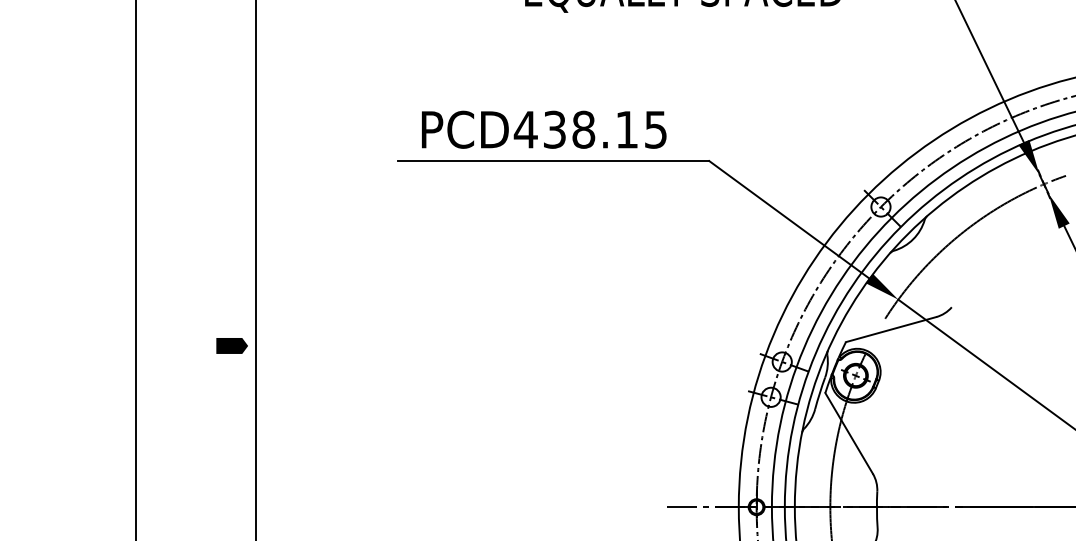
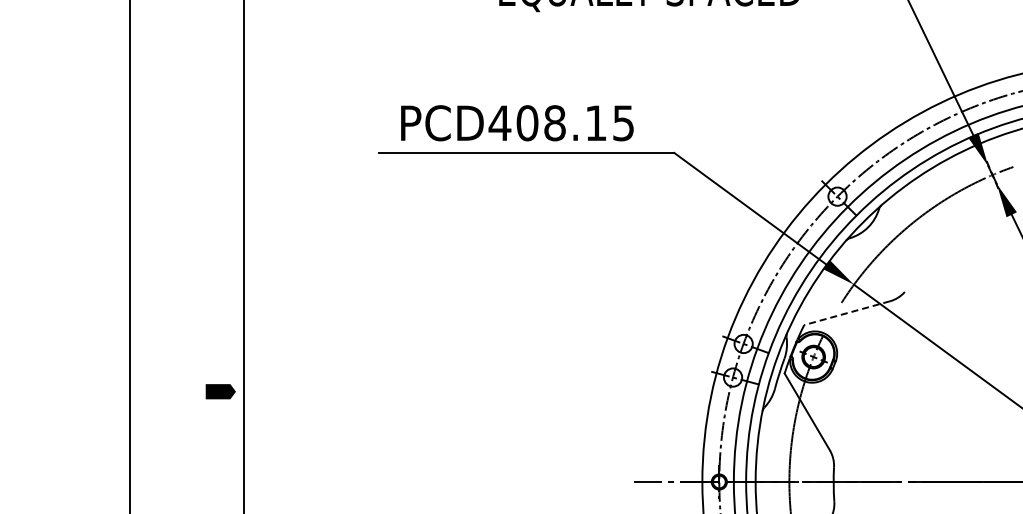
text: (554, 130) -> (527, 123), PCD438.15 -> PCD408.15
line: (891, 329) -> (847, 313), solid -> dashed
line: (231, 345) -> (220, 391), moved

